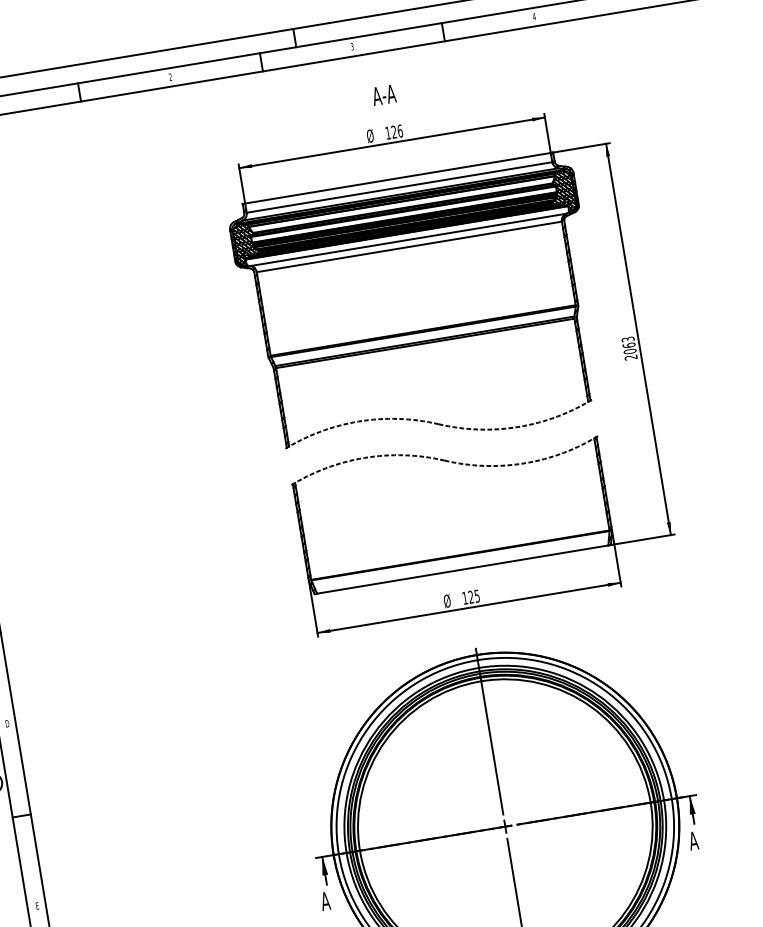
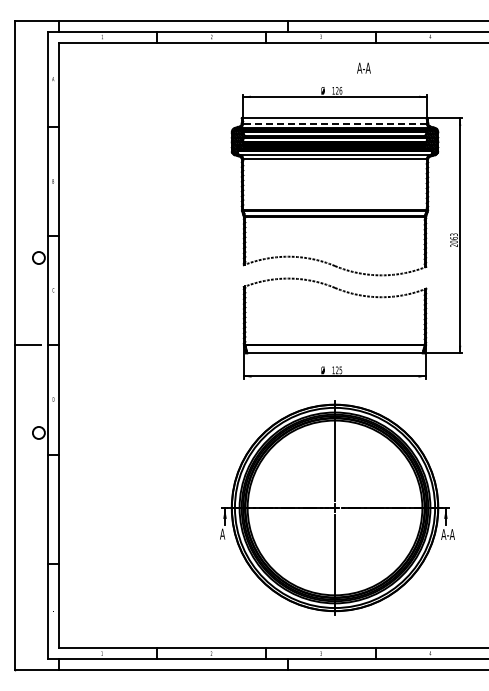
text: (383, 94) -> (363, 67), moved
line: (400, 186) -> (335, 123), solid -> dashed
text: (704, 839) -> (450, 534), A -> A-A

